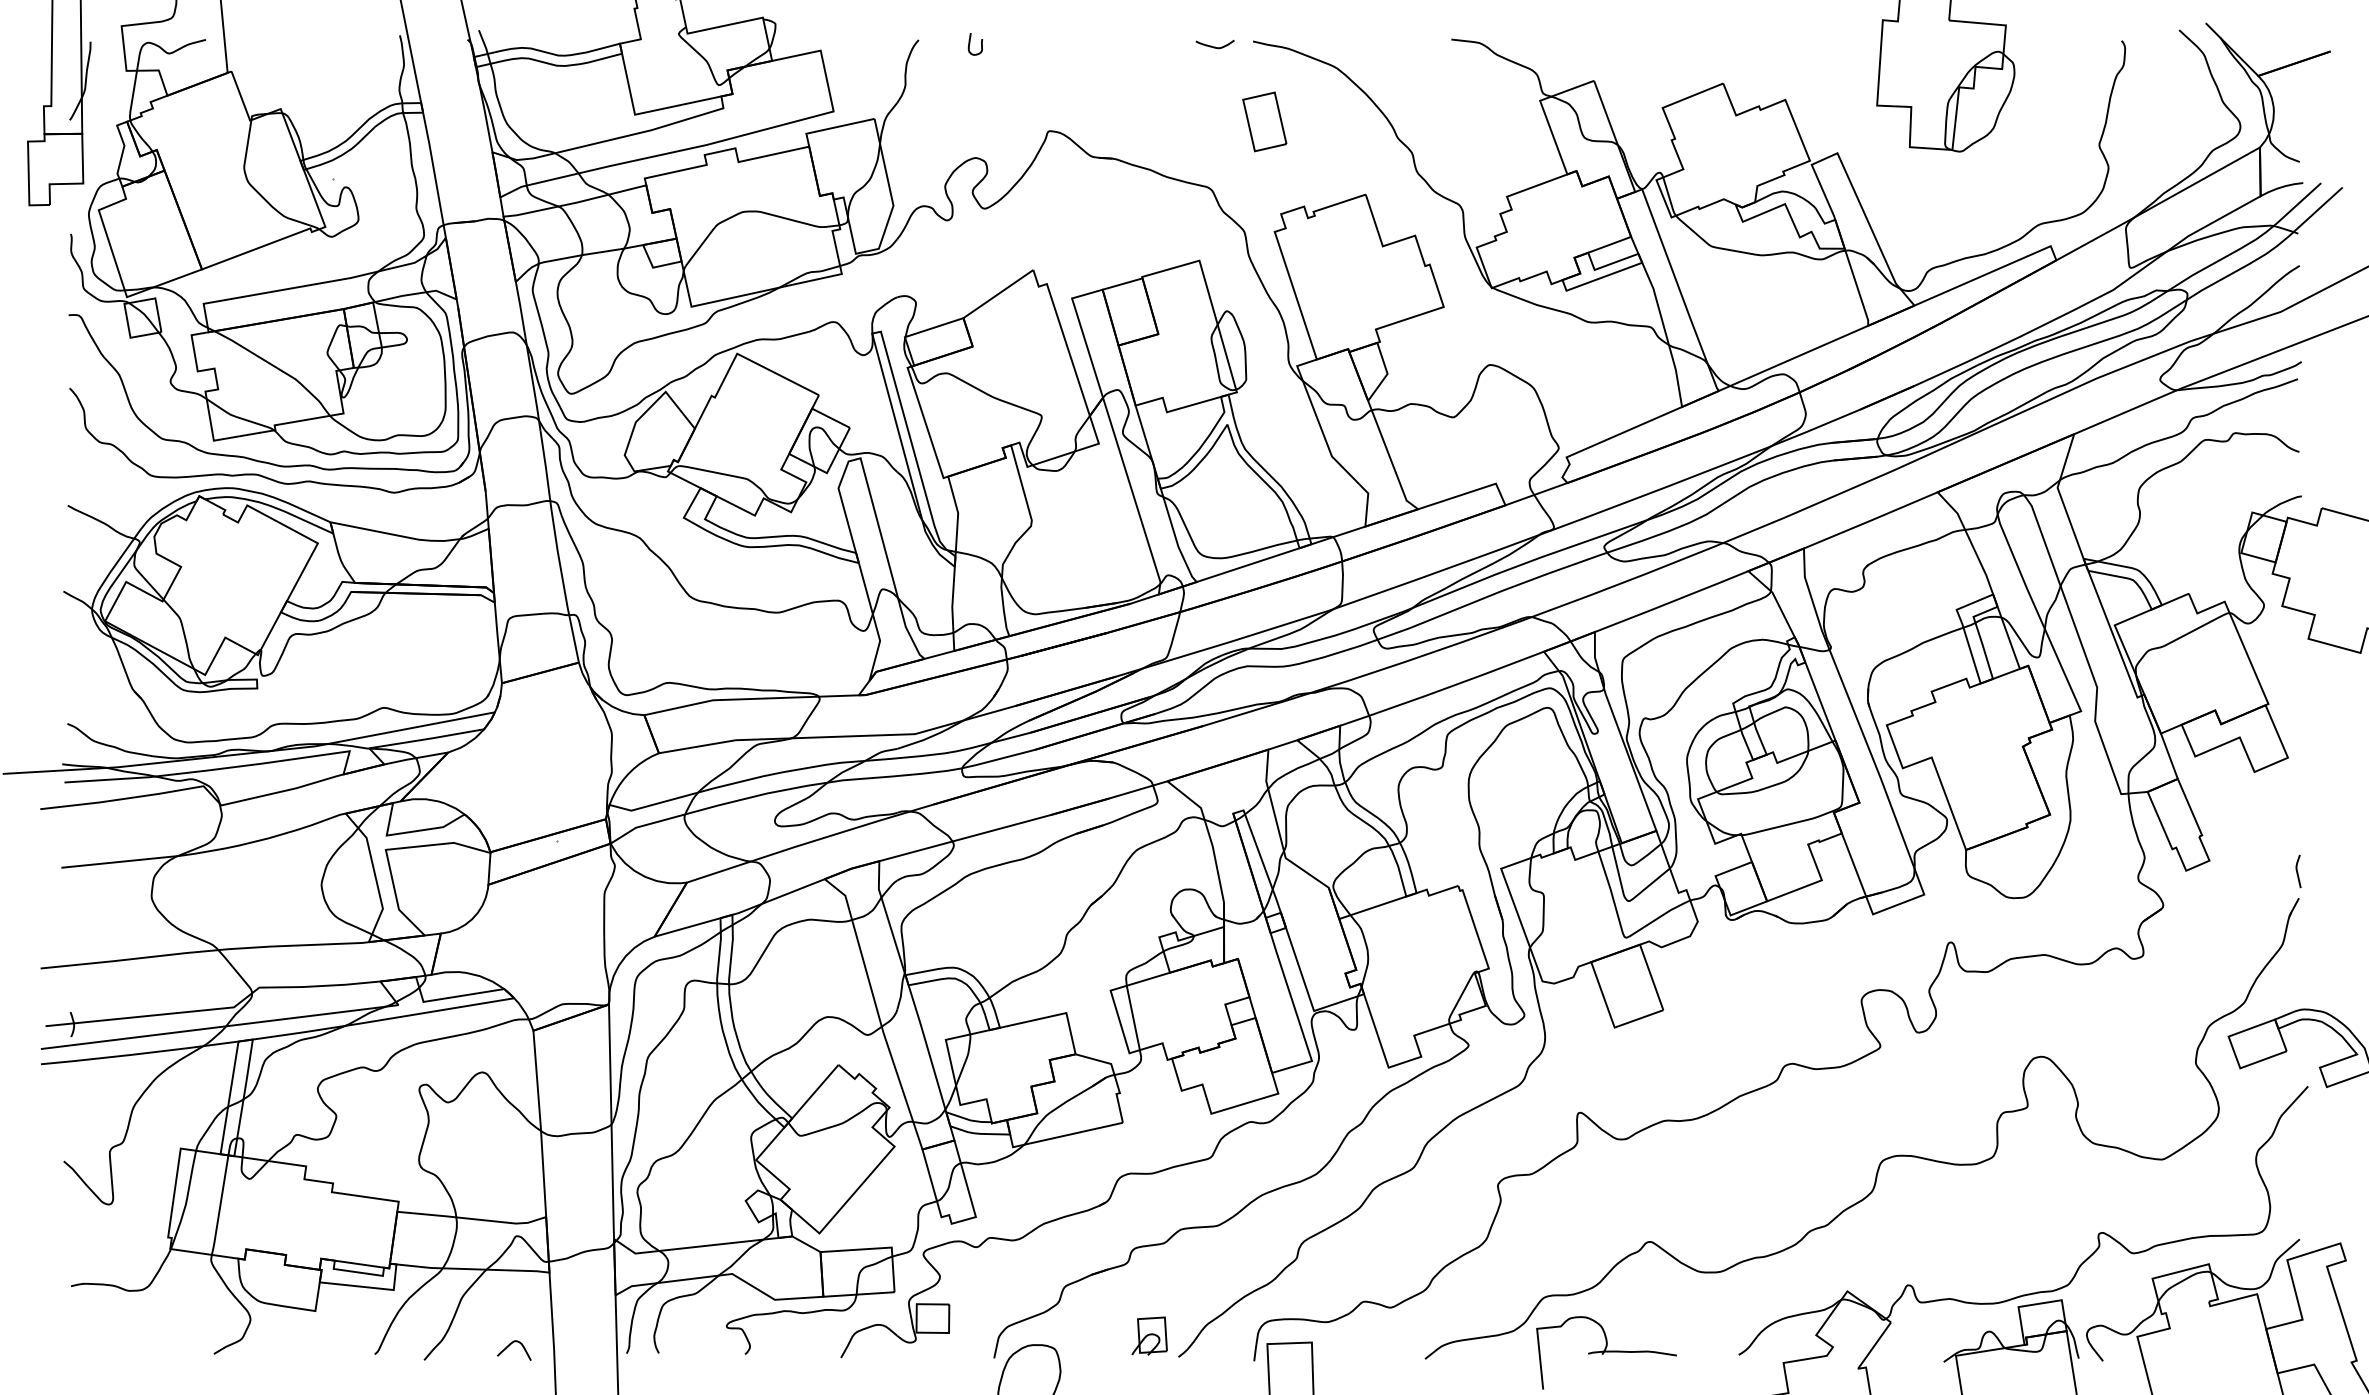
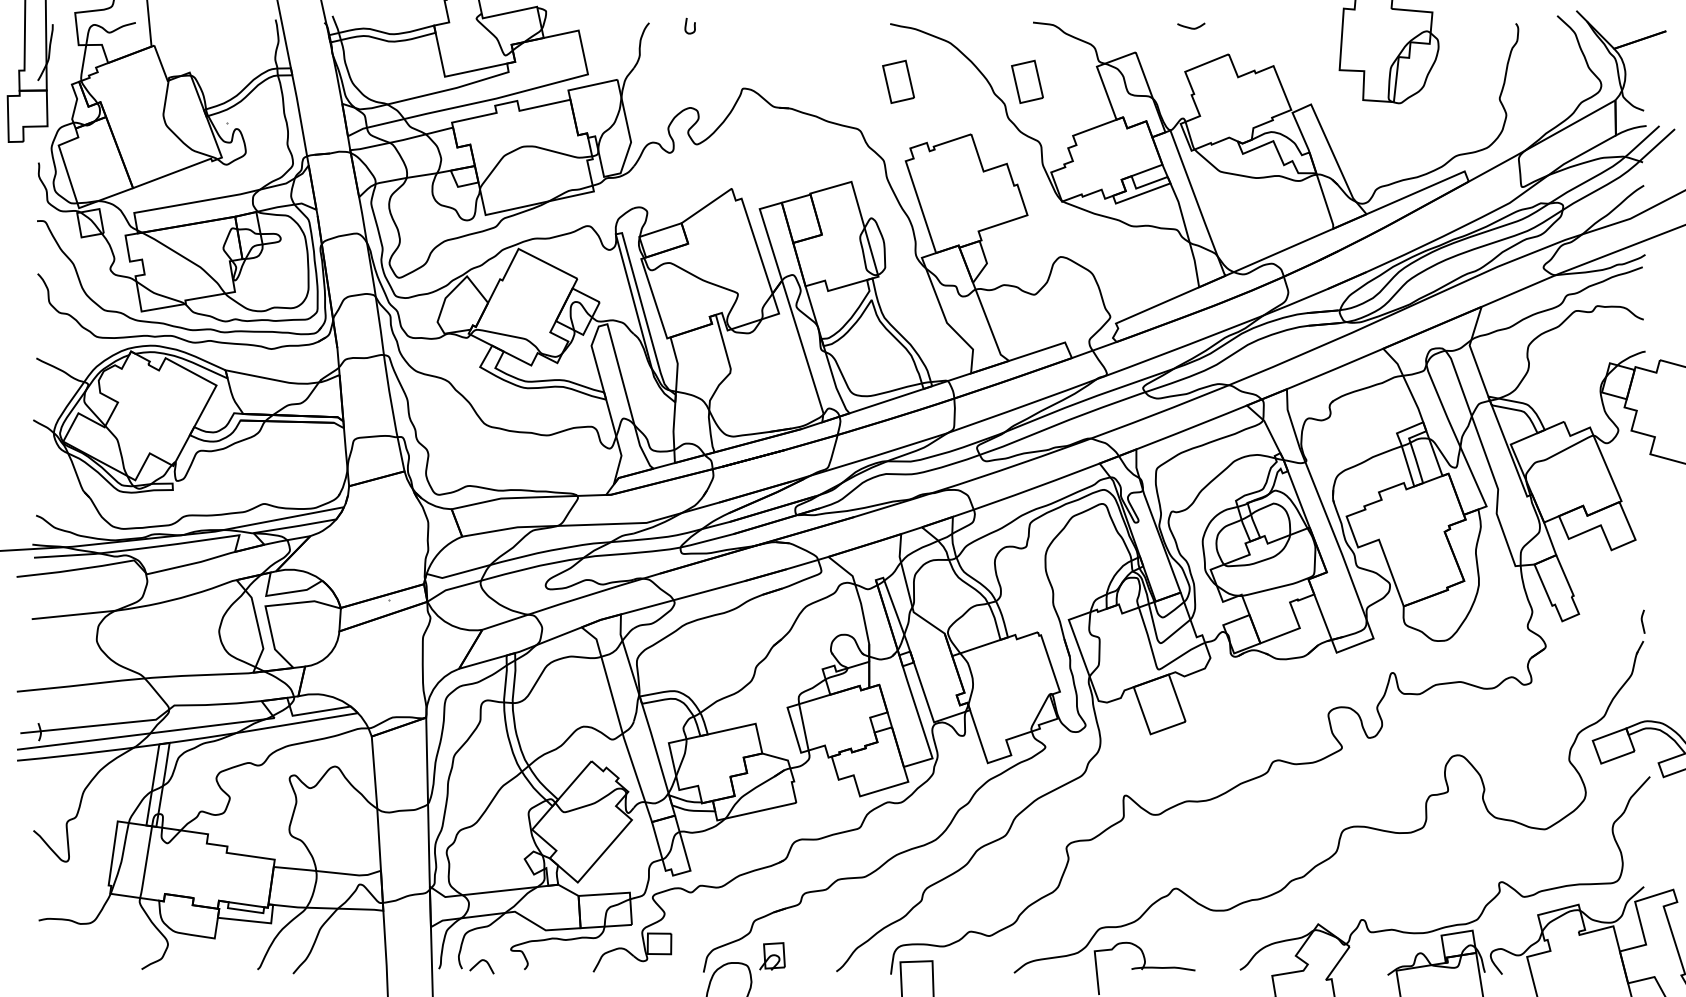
curve: (1214, 46) -> (1190, 27), moved
part: (1443, 121) -> (1027, 81), added
part: (1149, 1335) -> (772, 956), moved
curve: (510, 1345) -> (479, 963), moved

